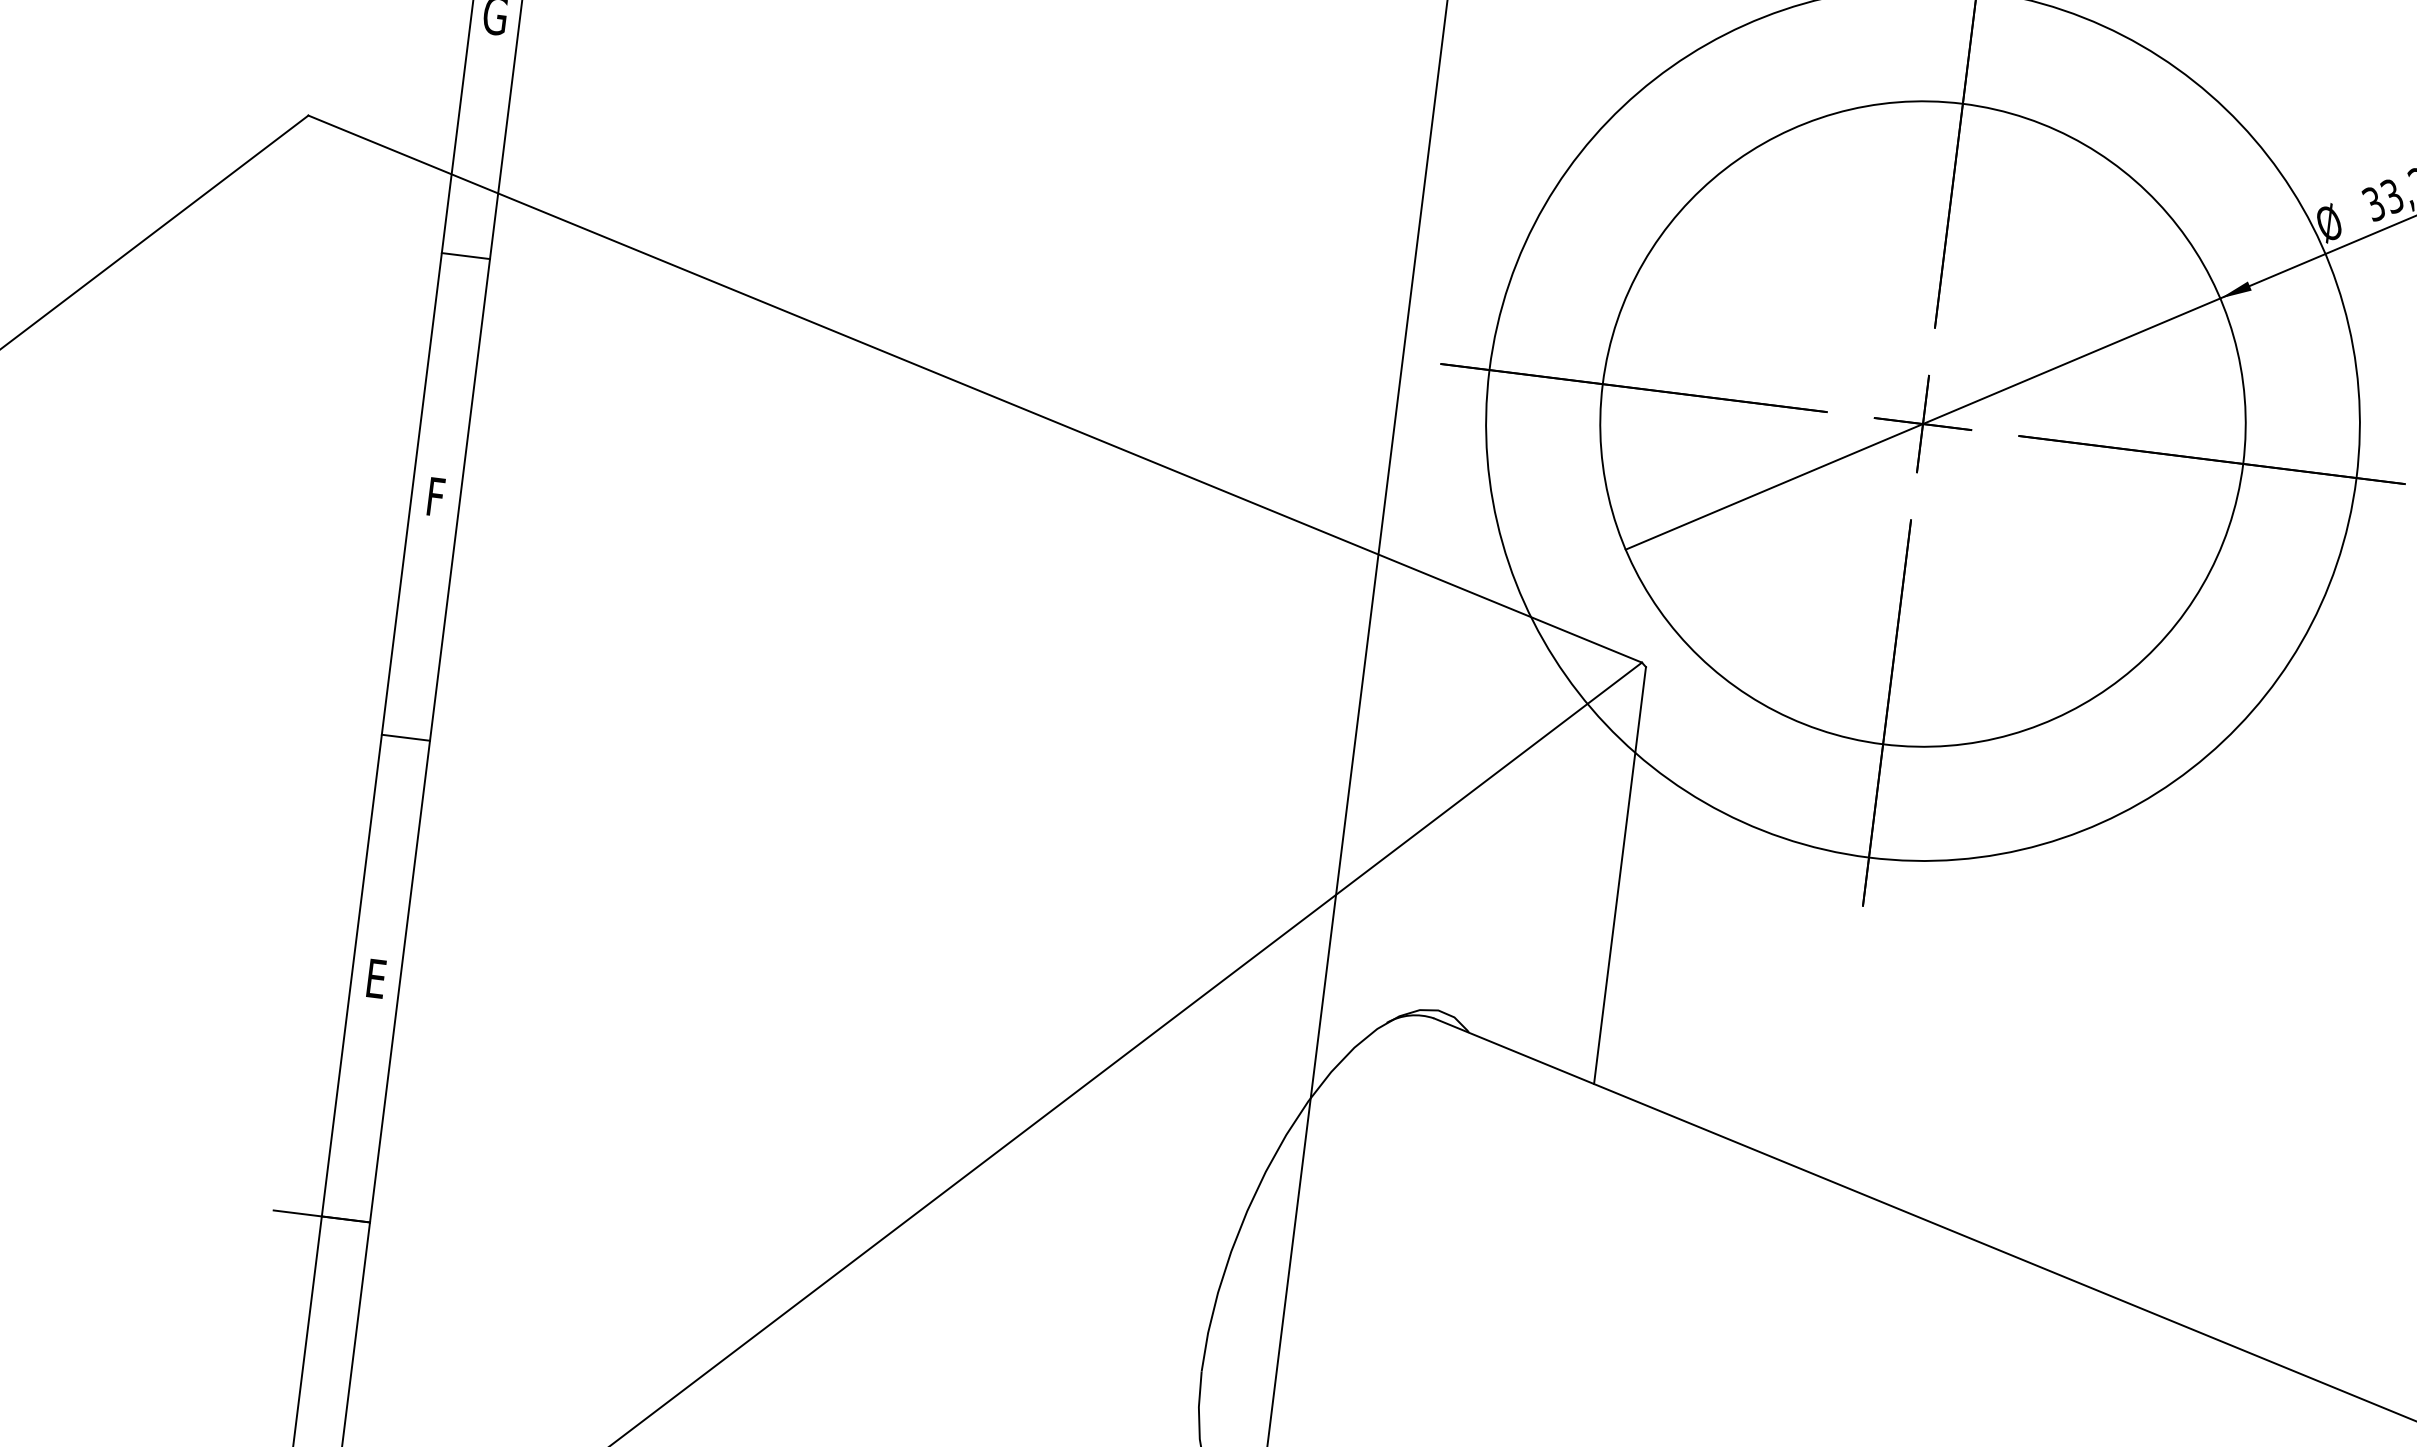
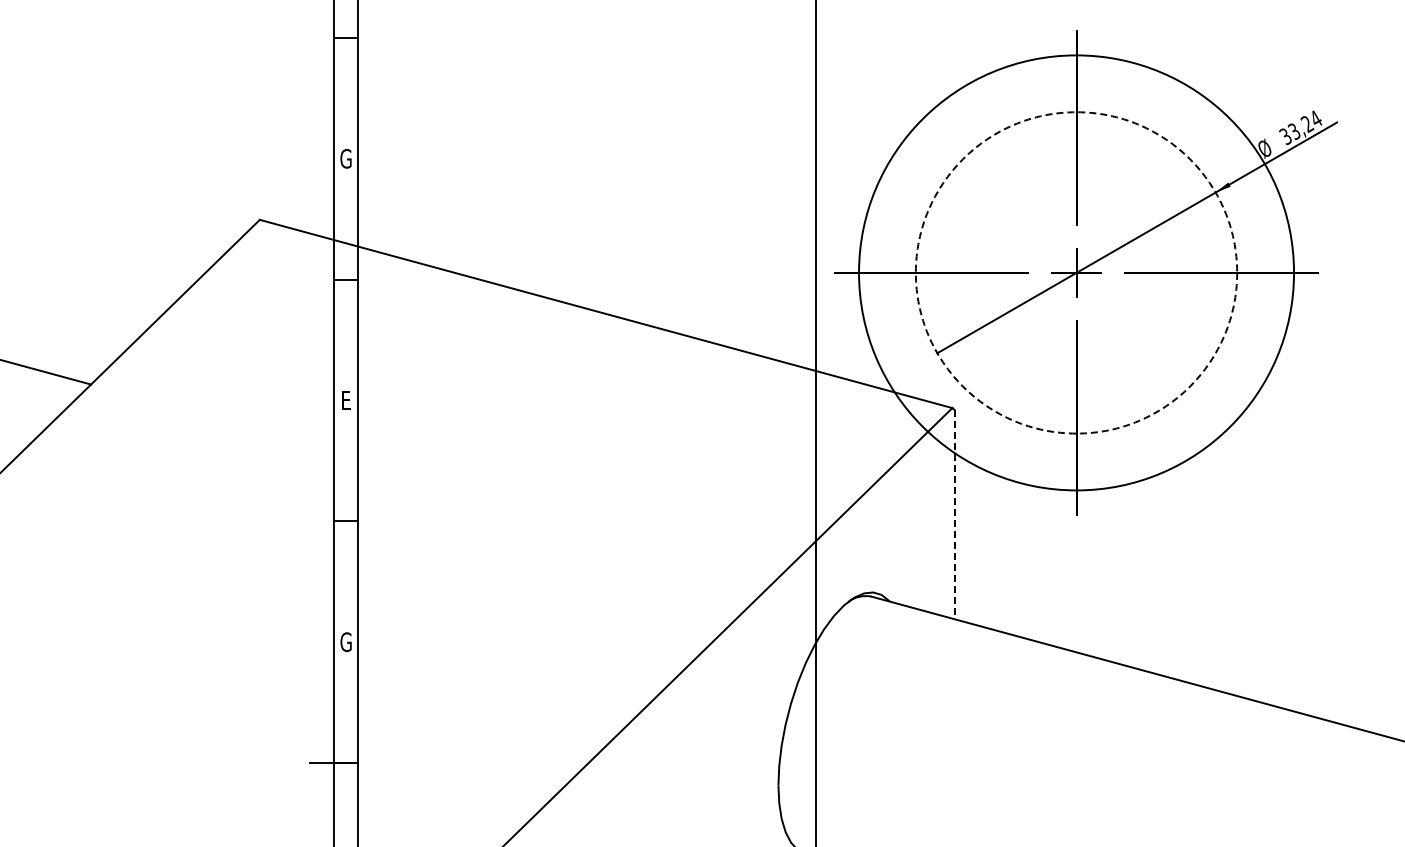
circle: (1923, 423) -> (1076, 272), solid -> dashed
text: (436, 497) -> (346, 400), F -> E
line: (1619, 875) -> (954, 514), solid -> dashed
text: (374, 979) -> (345, 642), E -> G

